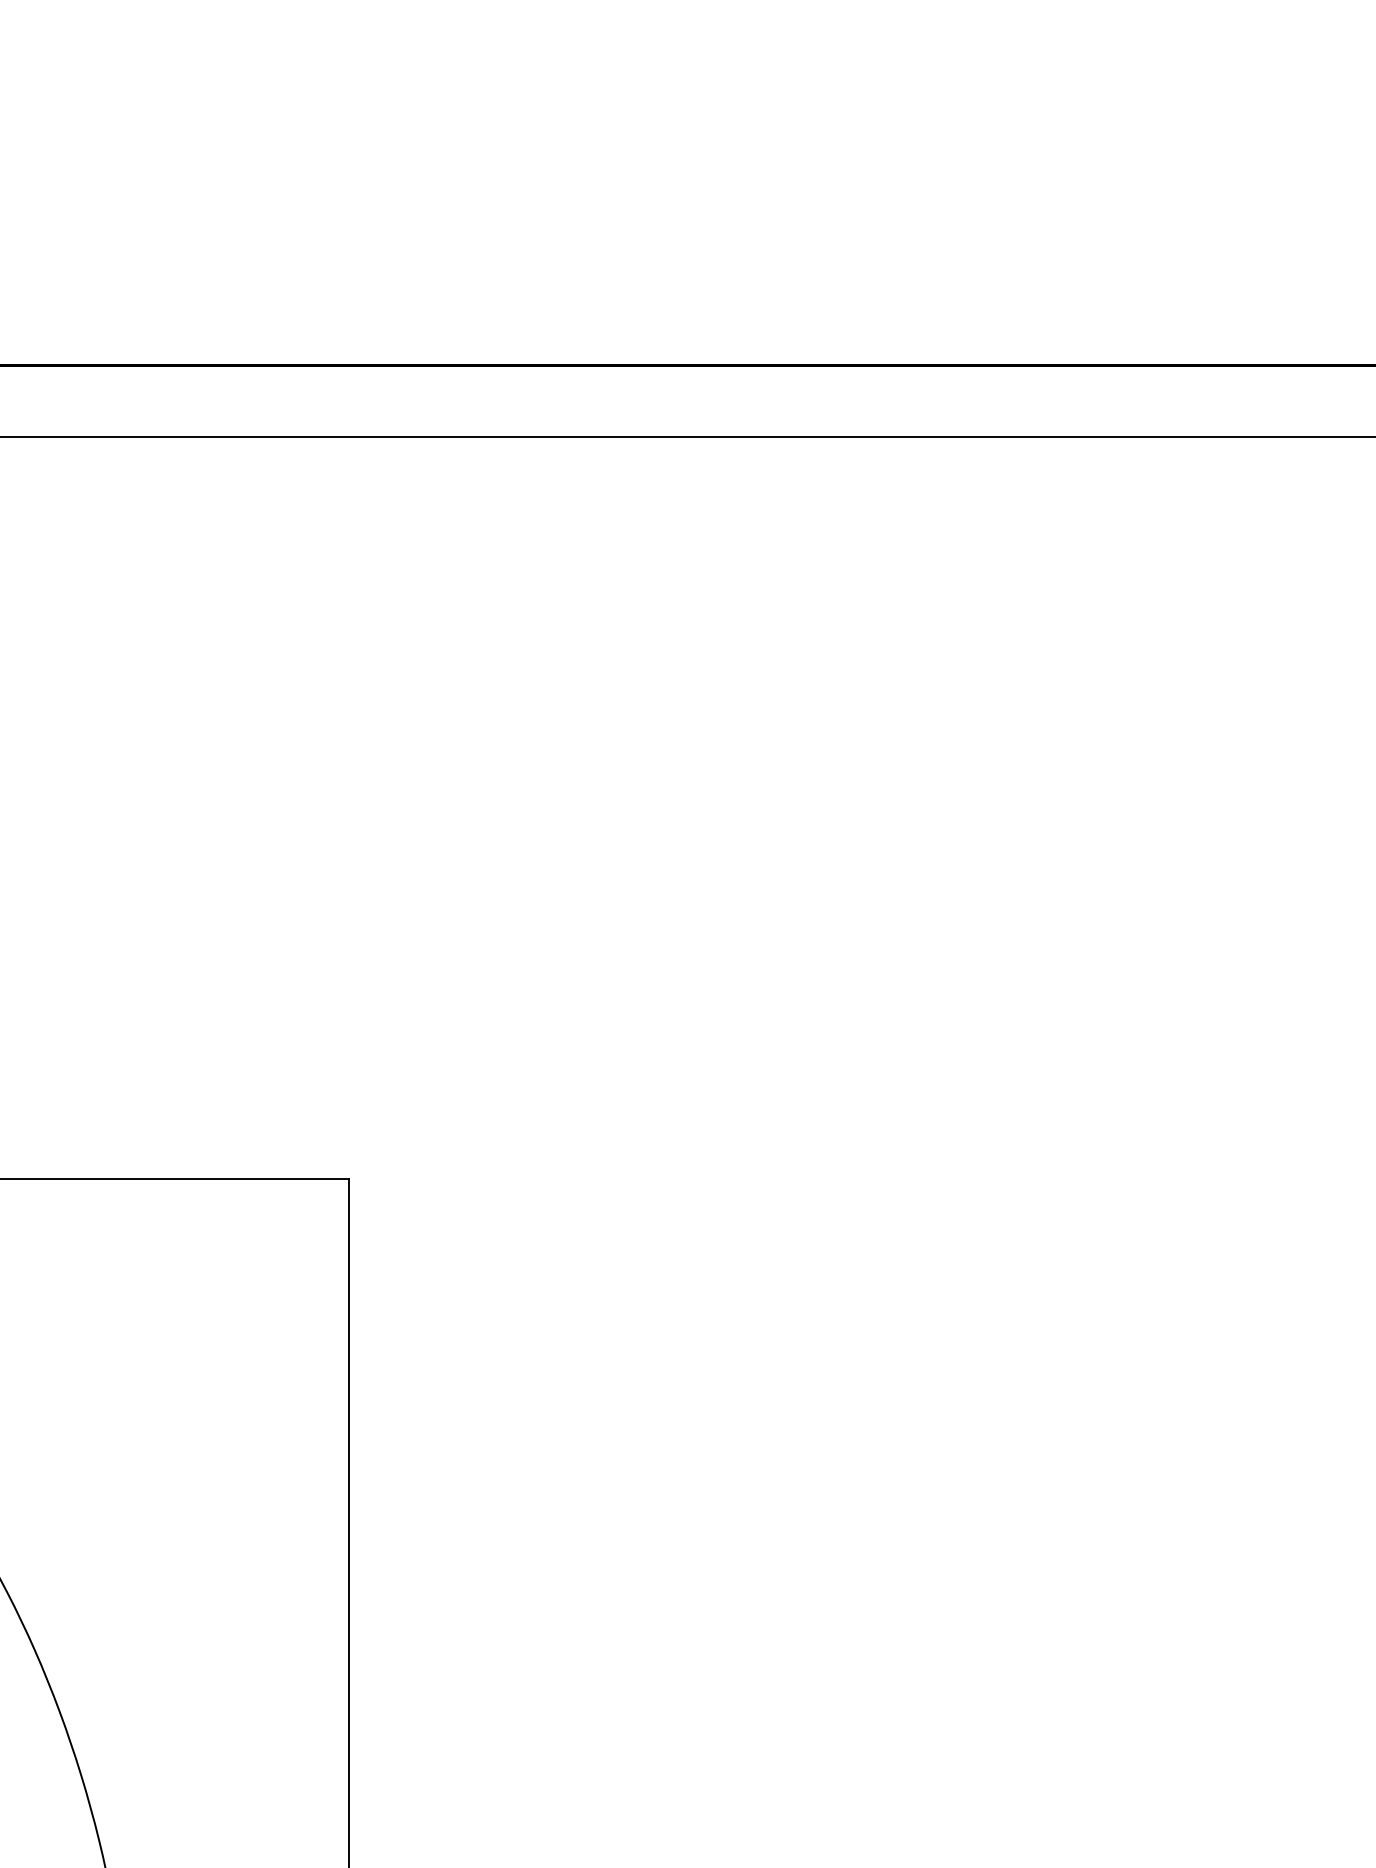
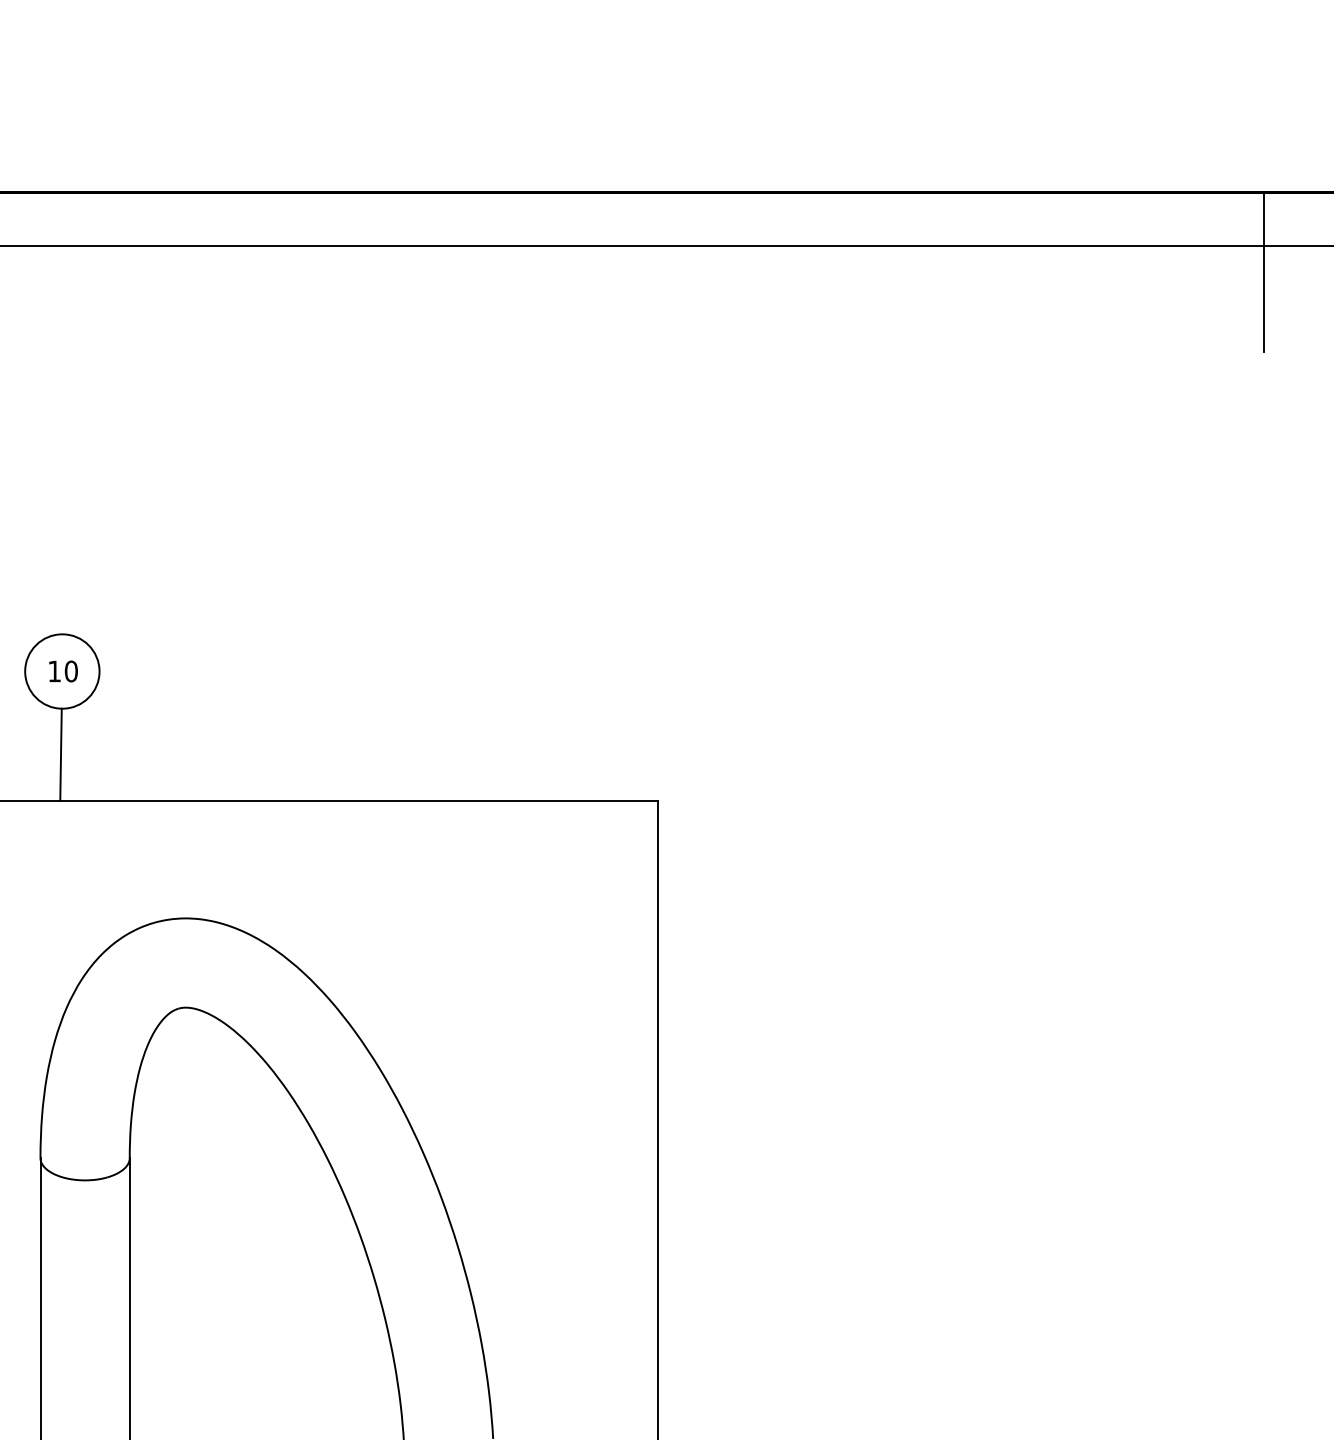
line: (1159, 471) -> (1263, 271), added

